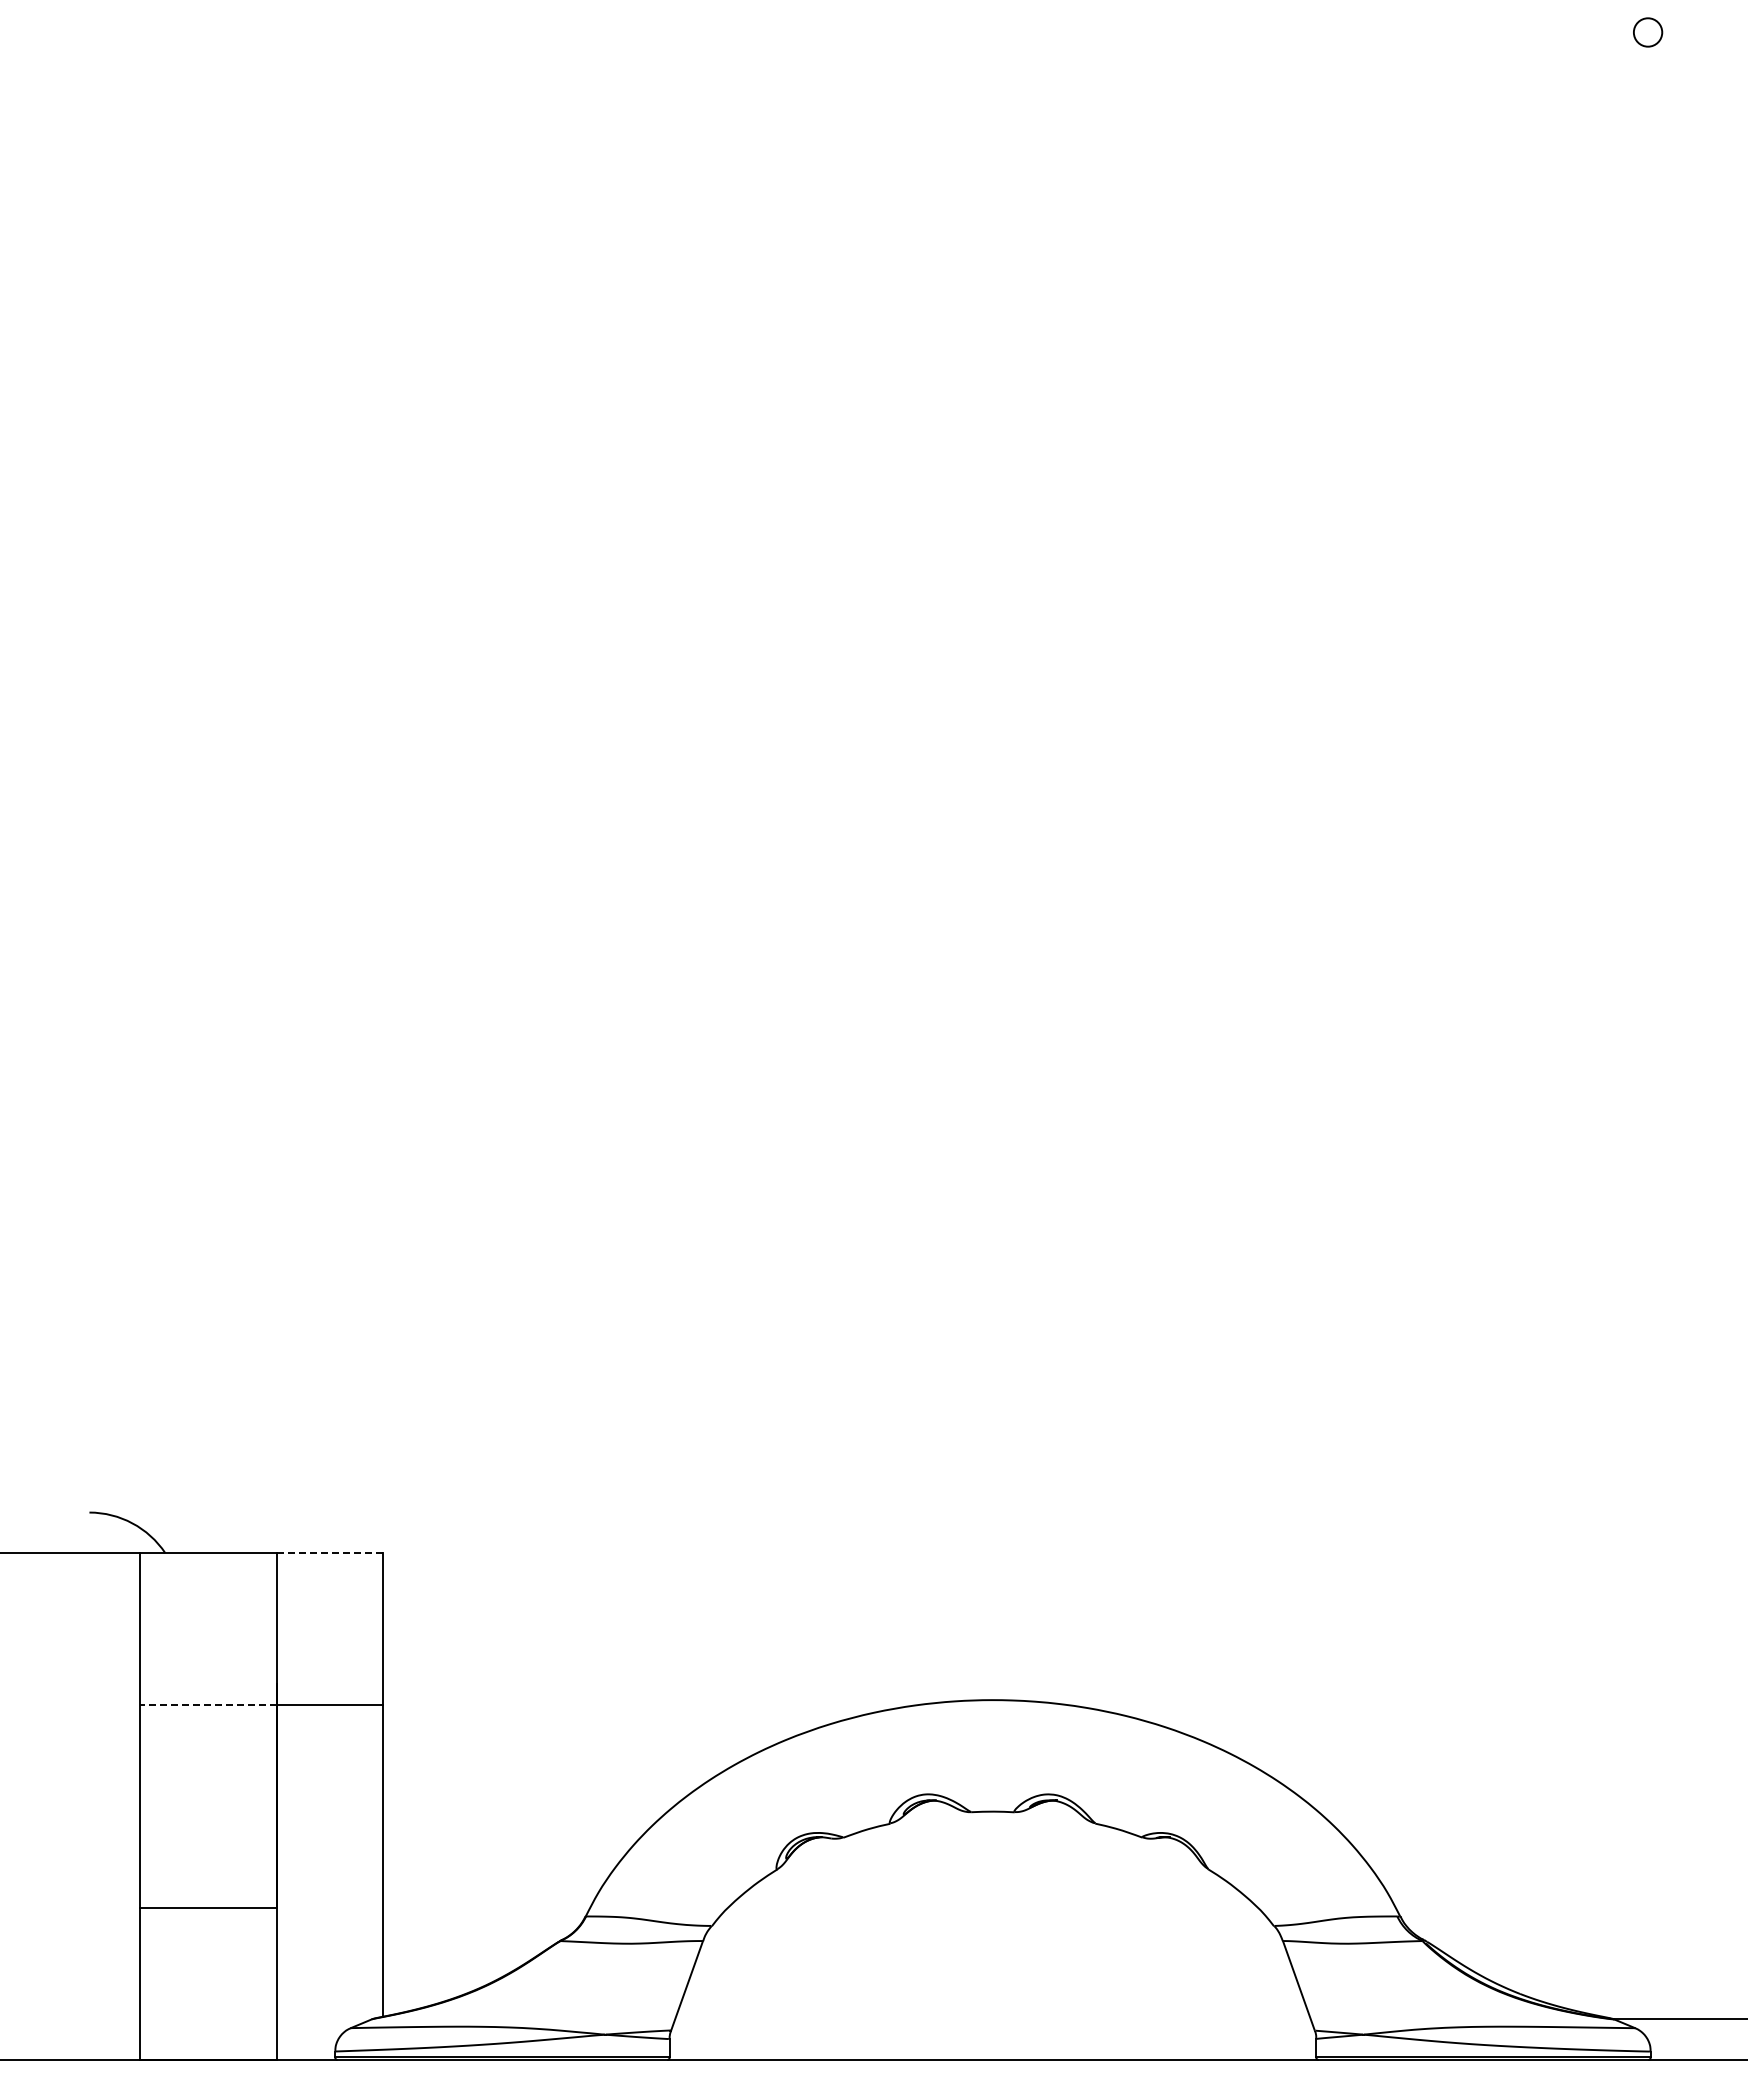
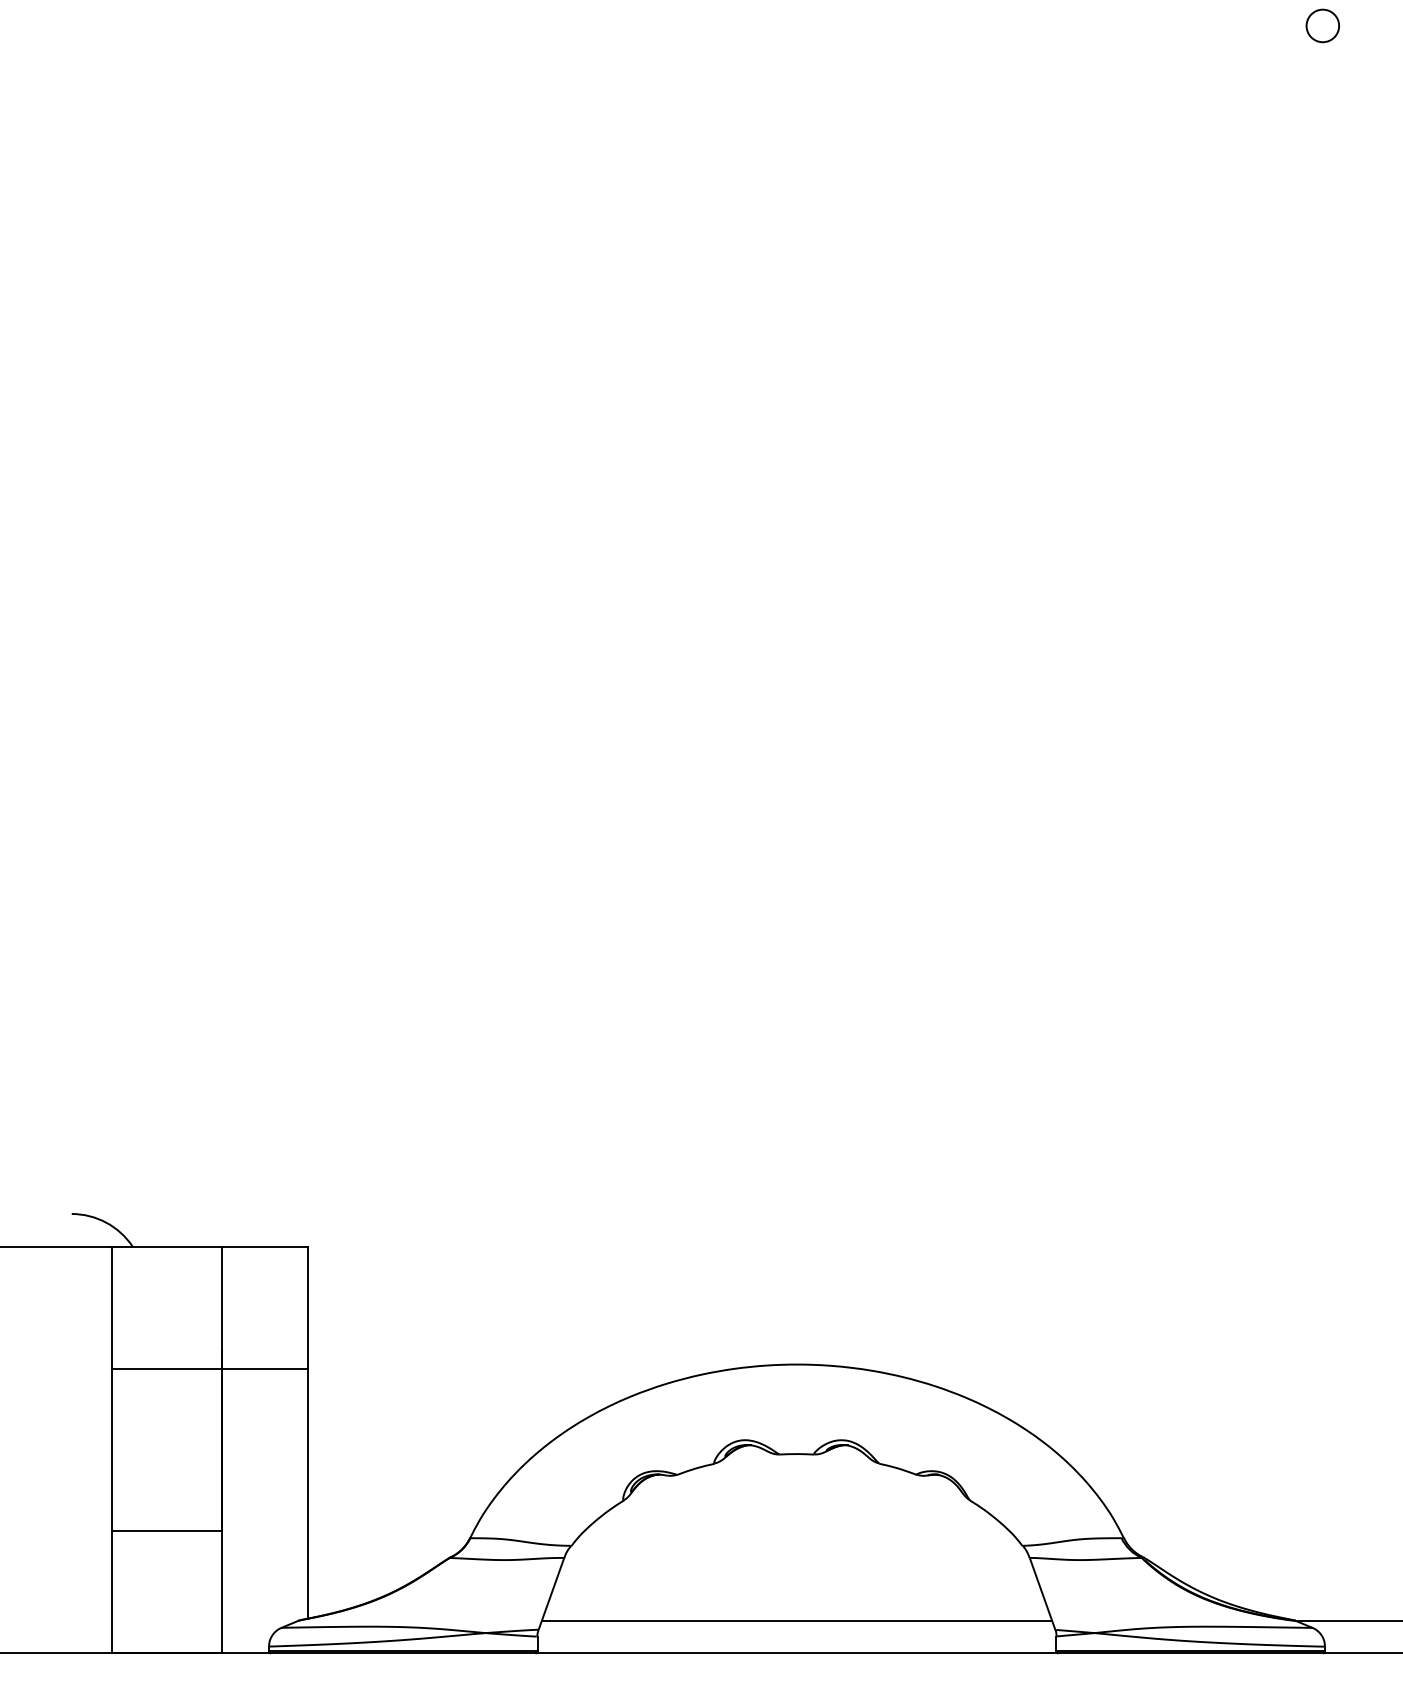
circle: (1647, 32) -> (1322, 25), size x1.43
line: (330, 1553) -> (265, 1246), dashed -> solid
line: (208, 1705) -> (167, 1368), dashed -> solid
line: (992, 2019) -> (796, 1620), added

